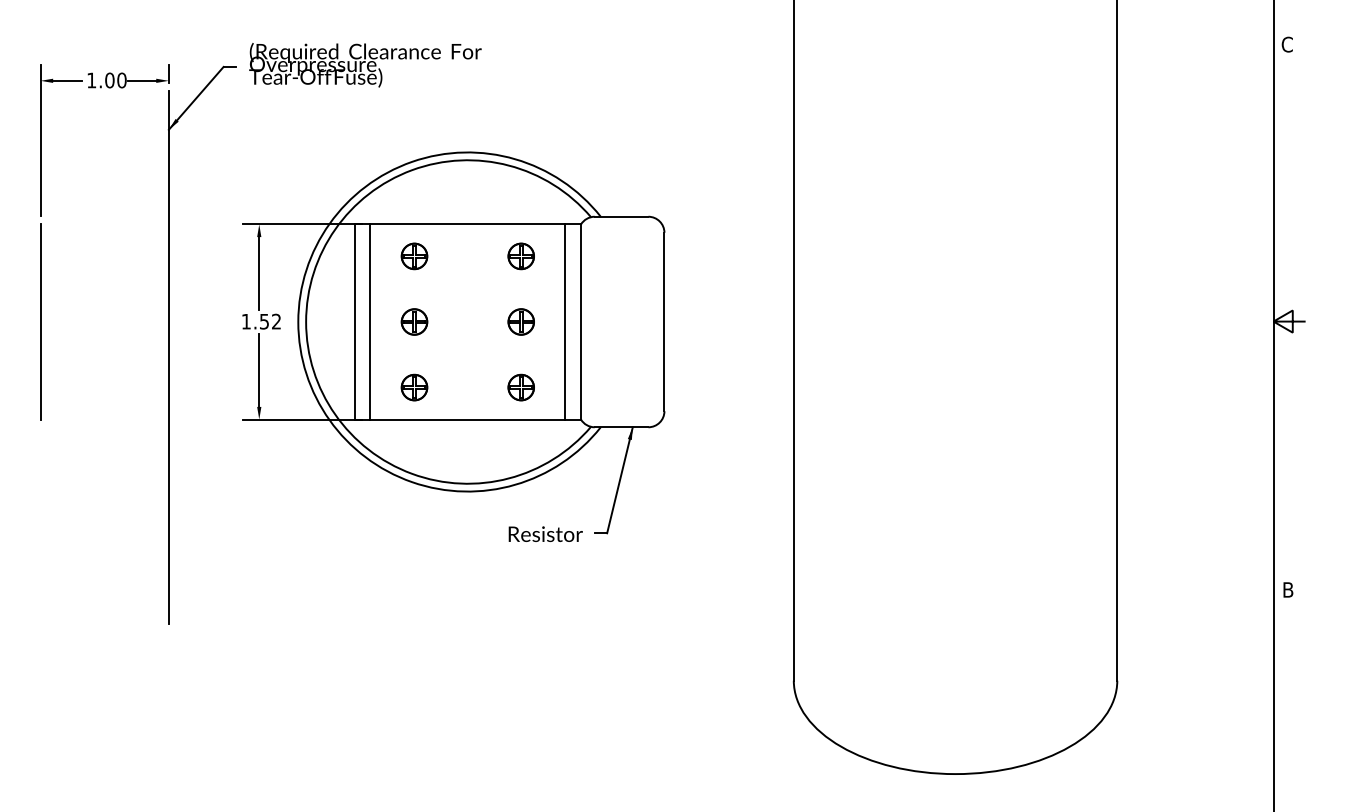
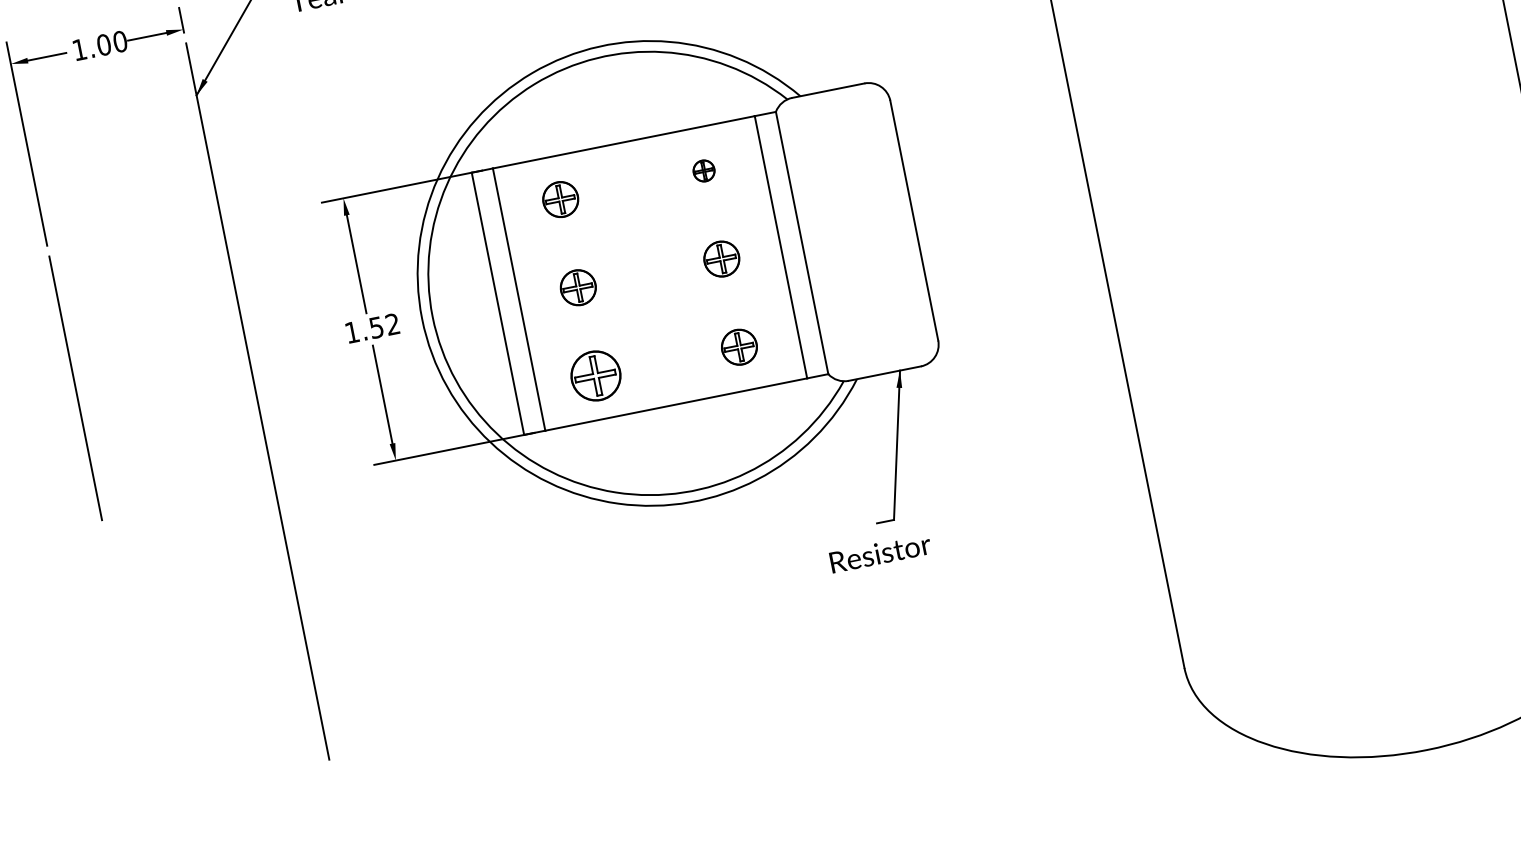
part: (520, 256) -> (703, 171), size x0.6
part: (414, 387) -> (595, 375), size x1.4
text: (545, 533) -> (880, 552), moved

